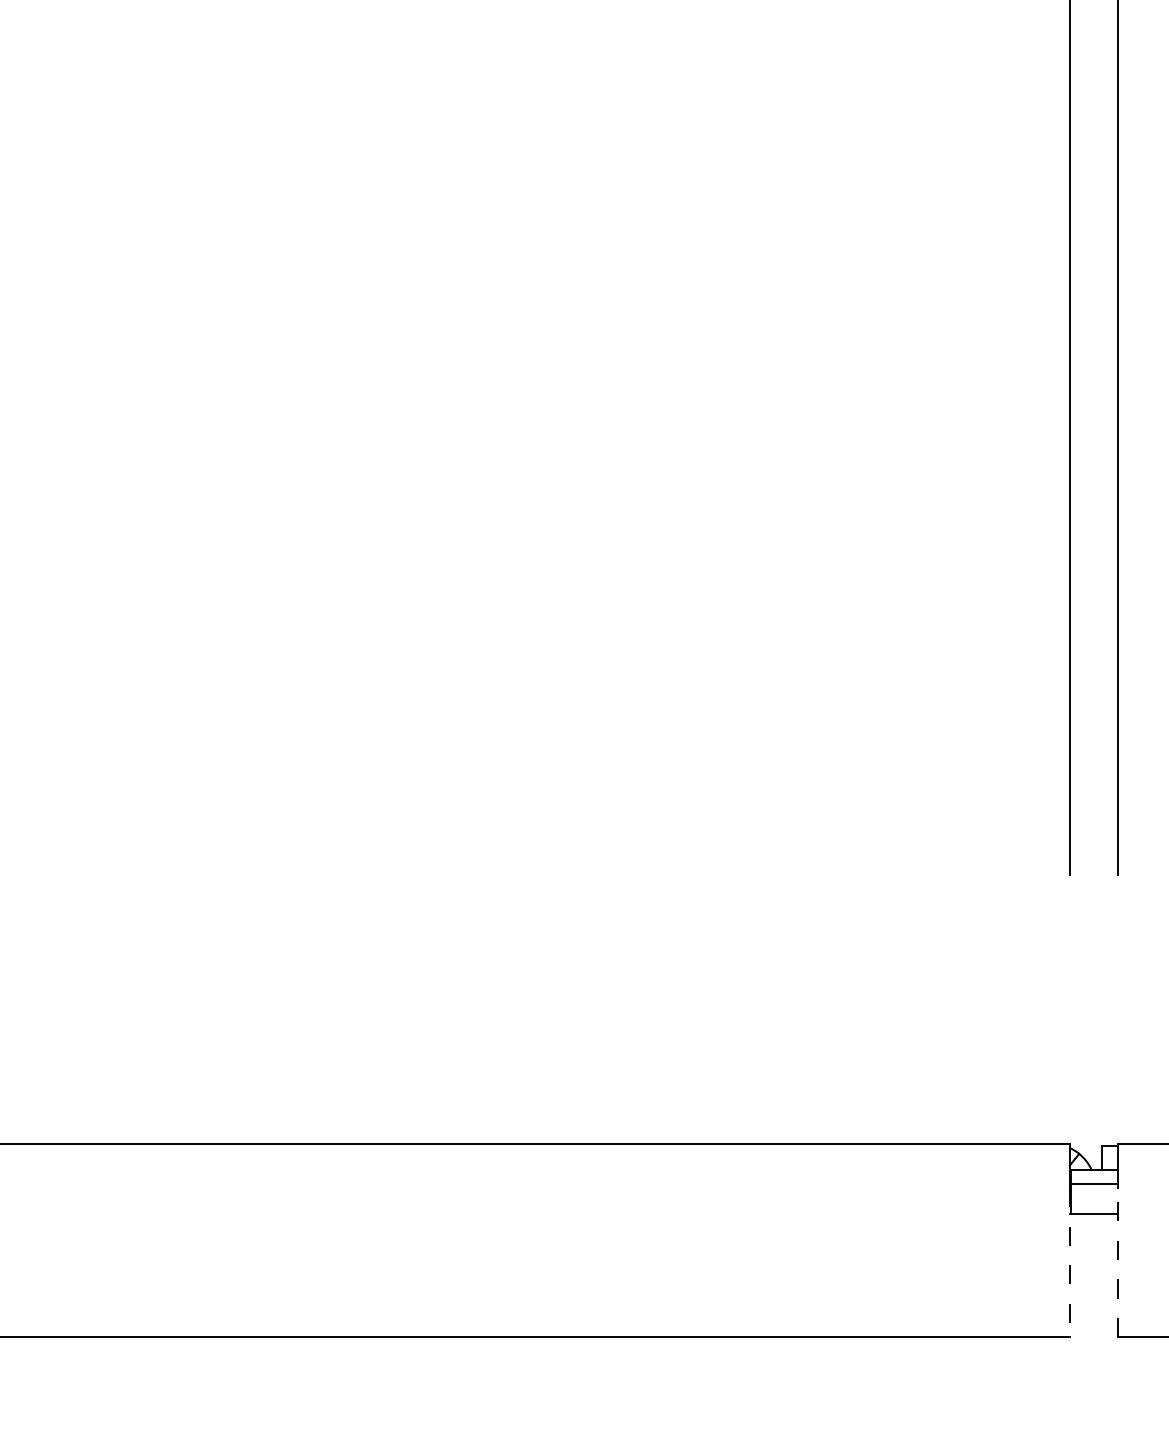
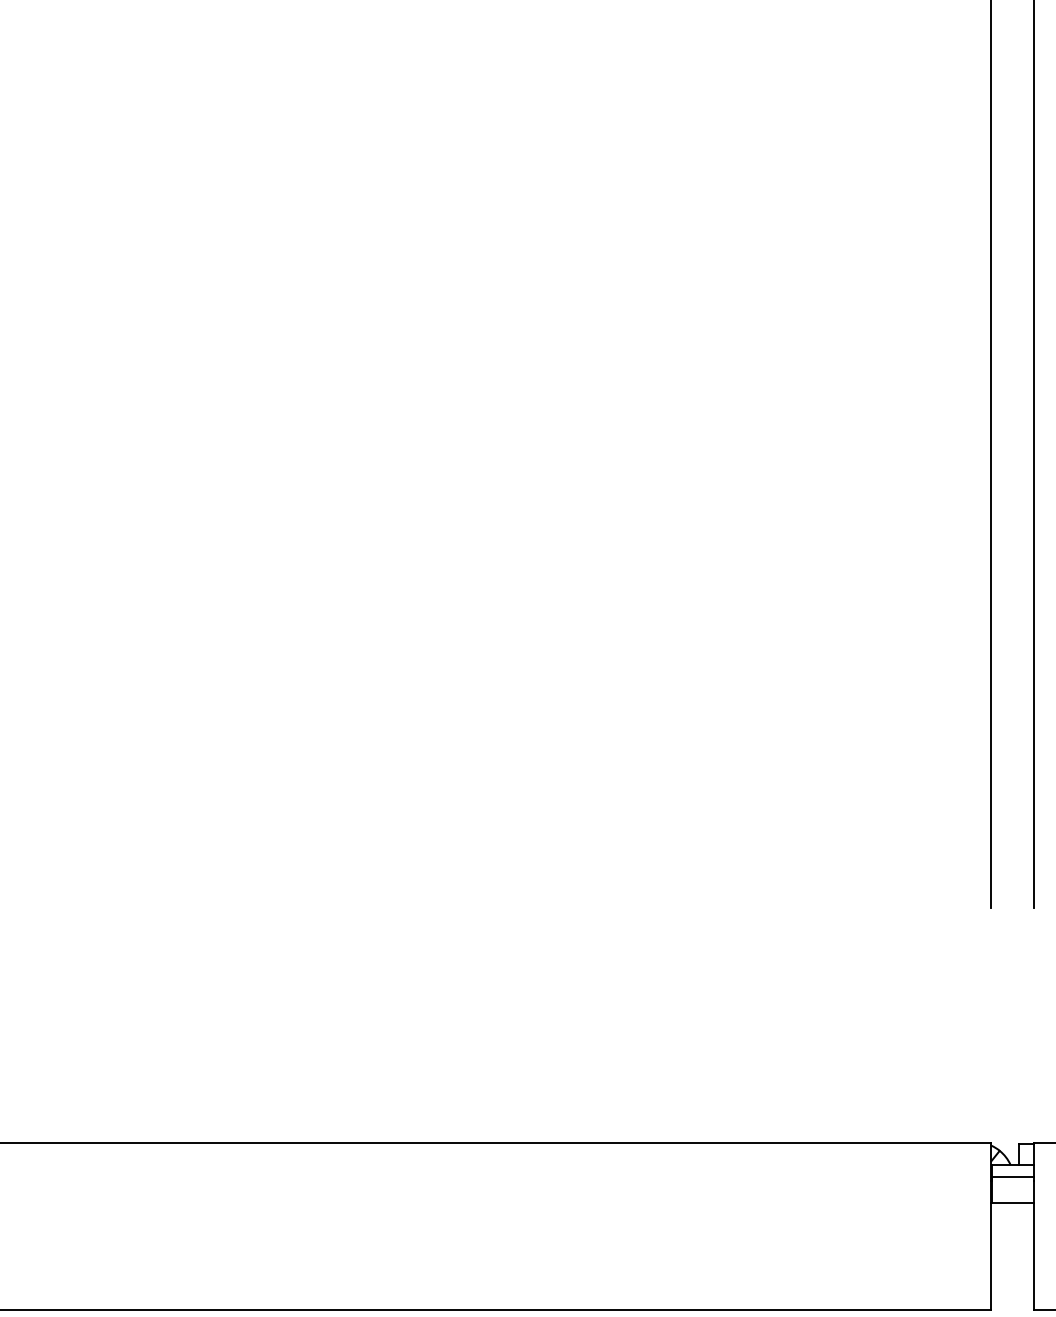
line: (1069, 1262) -> (991, 1245), dashed -> solid
line: (1118, 1262) -> (1033, 1245), dashed -> solid

